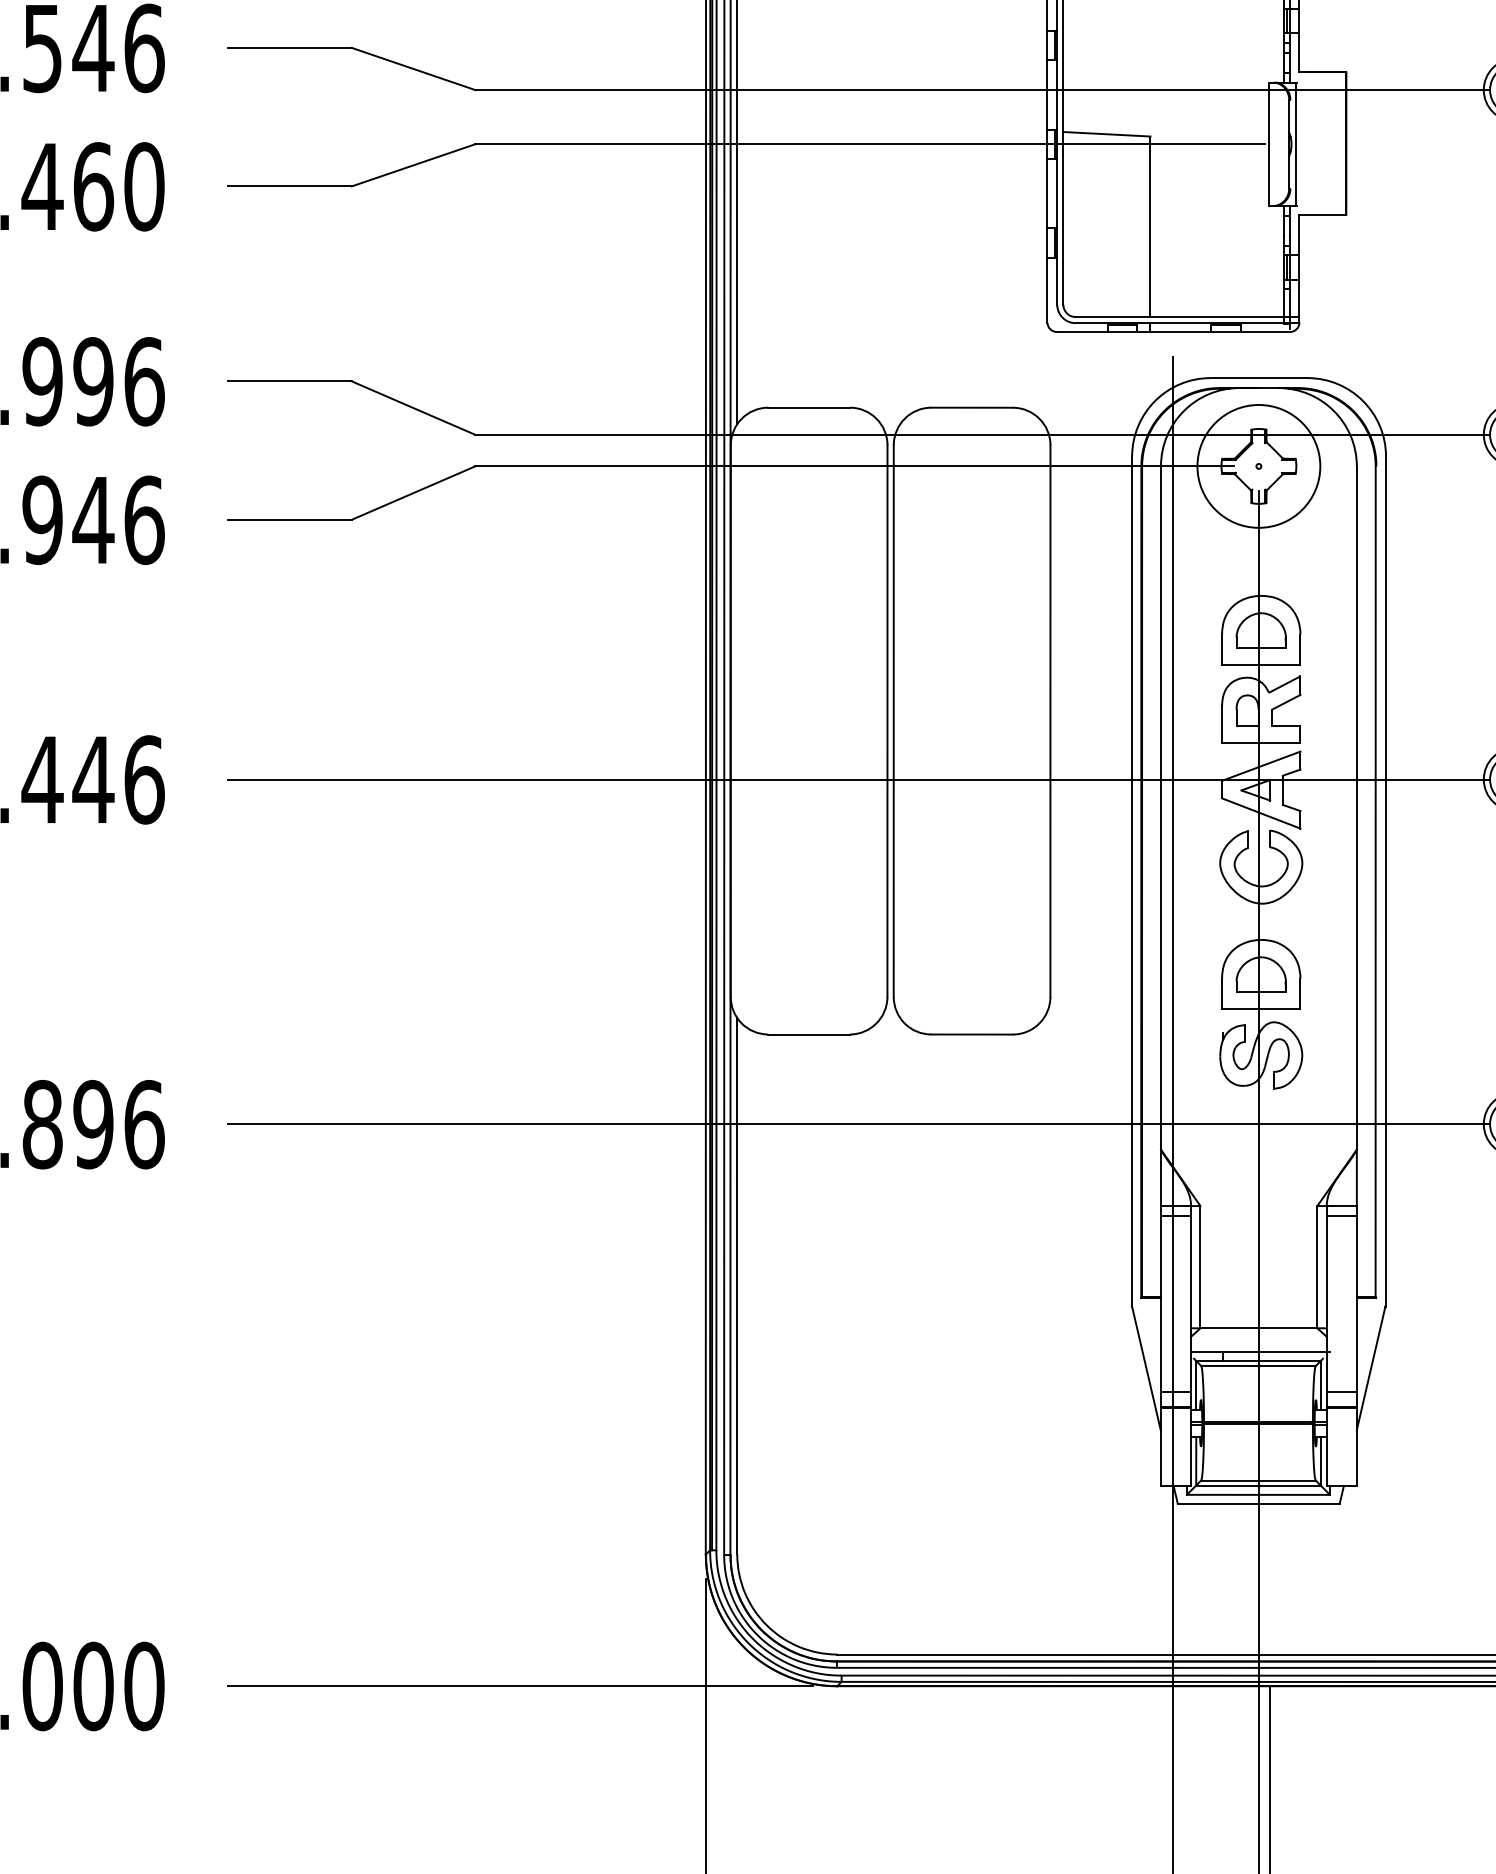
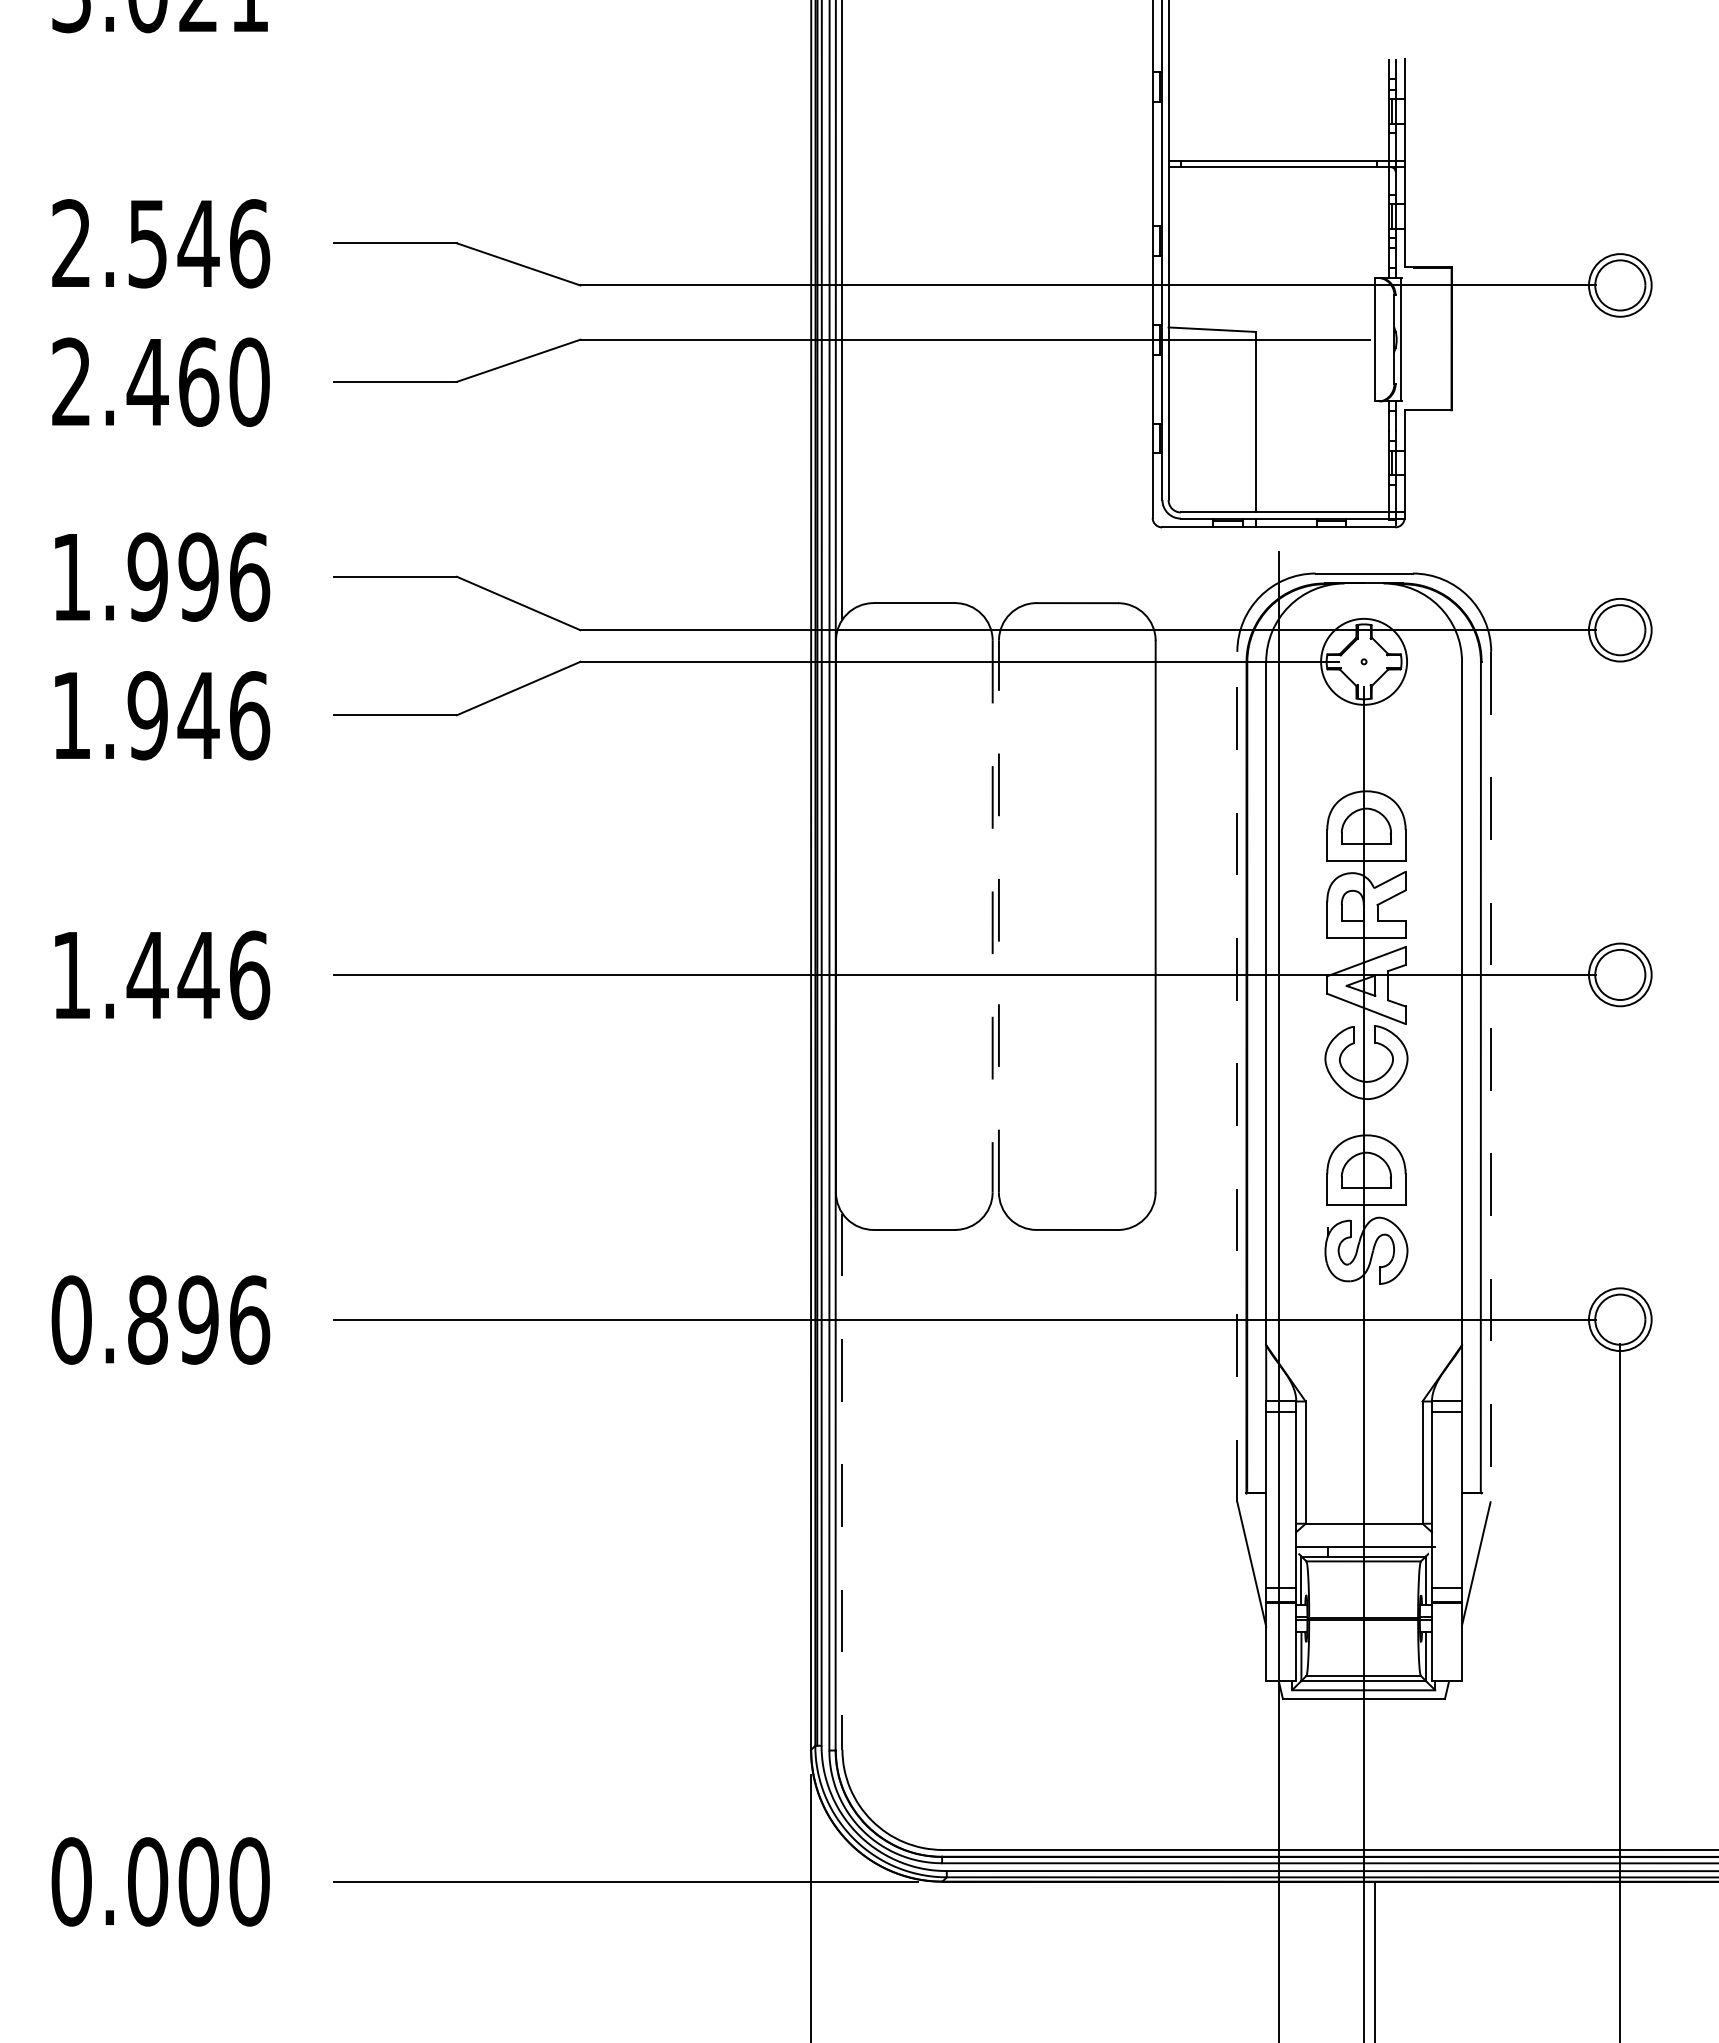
circle: (1258, 466) -> (1363, 661), size x0.7
line: (887, 721) -> (992, 916), solid -> dashed
line: (893, 721) -> (998, 916), solid -> dashed
line: (1132, 881) -> (1237, 1076), solid -> dashed
line: (1386, 882) -> (1491, 1077), solid -> dashed
line: (737, 1287) -> (842, 1482), solid -> dashed

